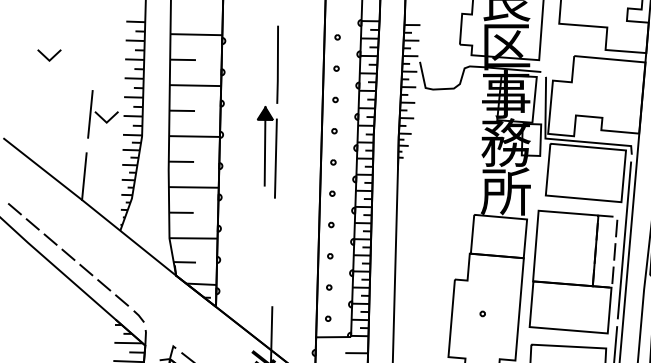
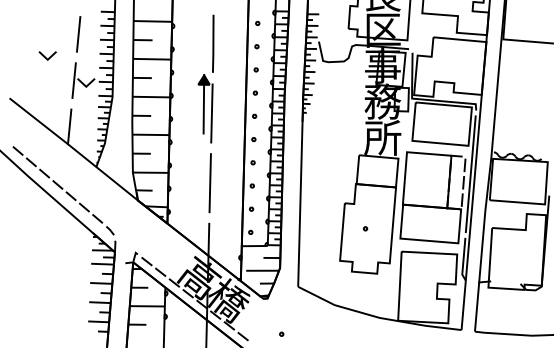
line: (96, 52) -> (78, 34), added
line: (46, 56) -> (45, 56), moved
line: (272, 252) -> (209, 183), added

